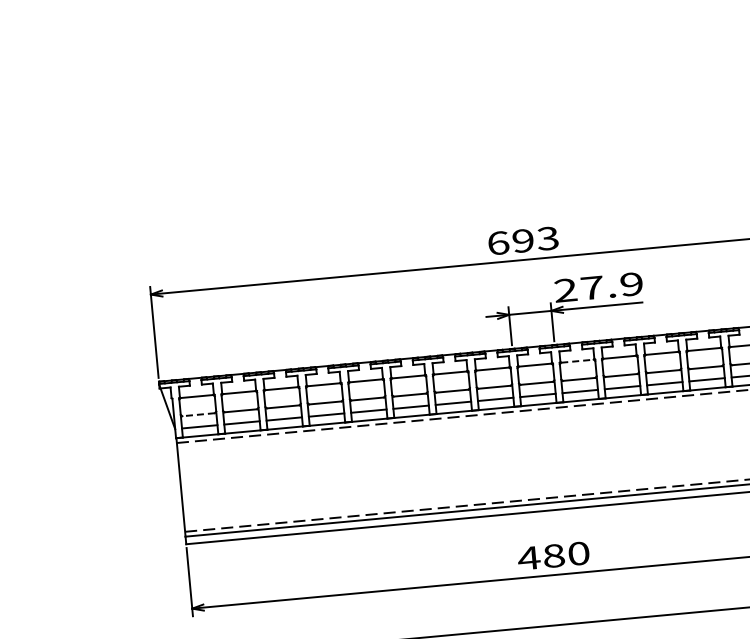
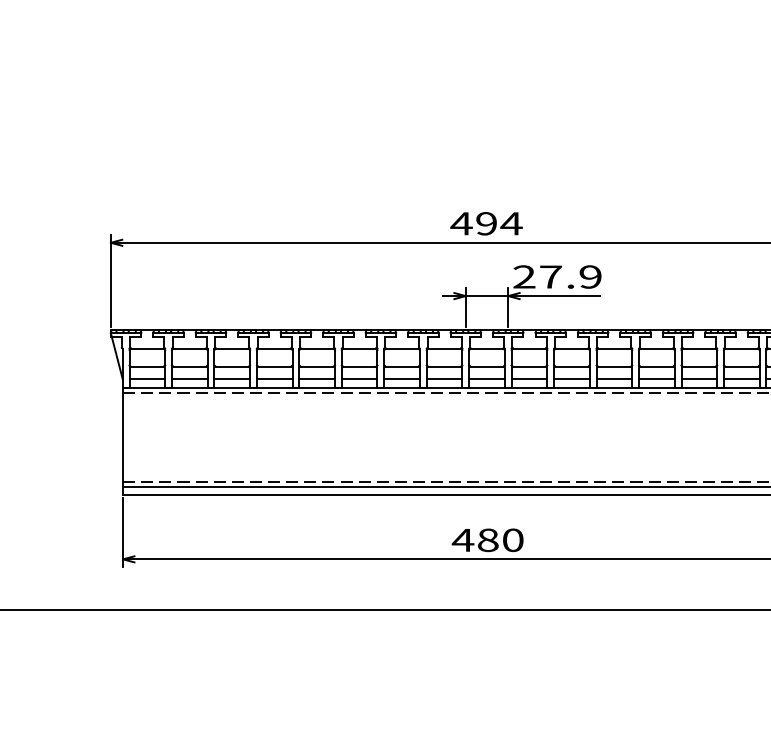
text: (523, 240) -> (486, 223), 693 -> 494
line: (577, 361) -> (529, 348), dashed -> solid
line: (197, 414) -> (146, 366), dashed -> solid

